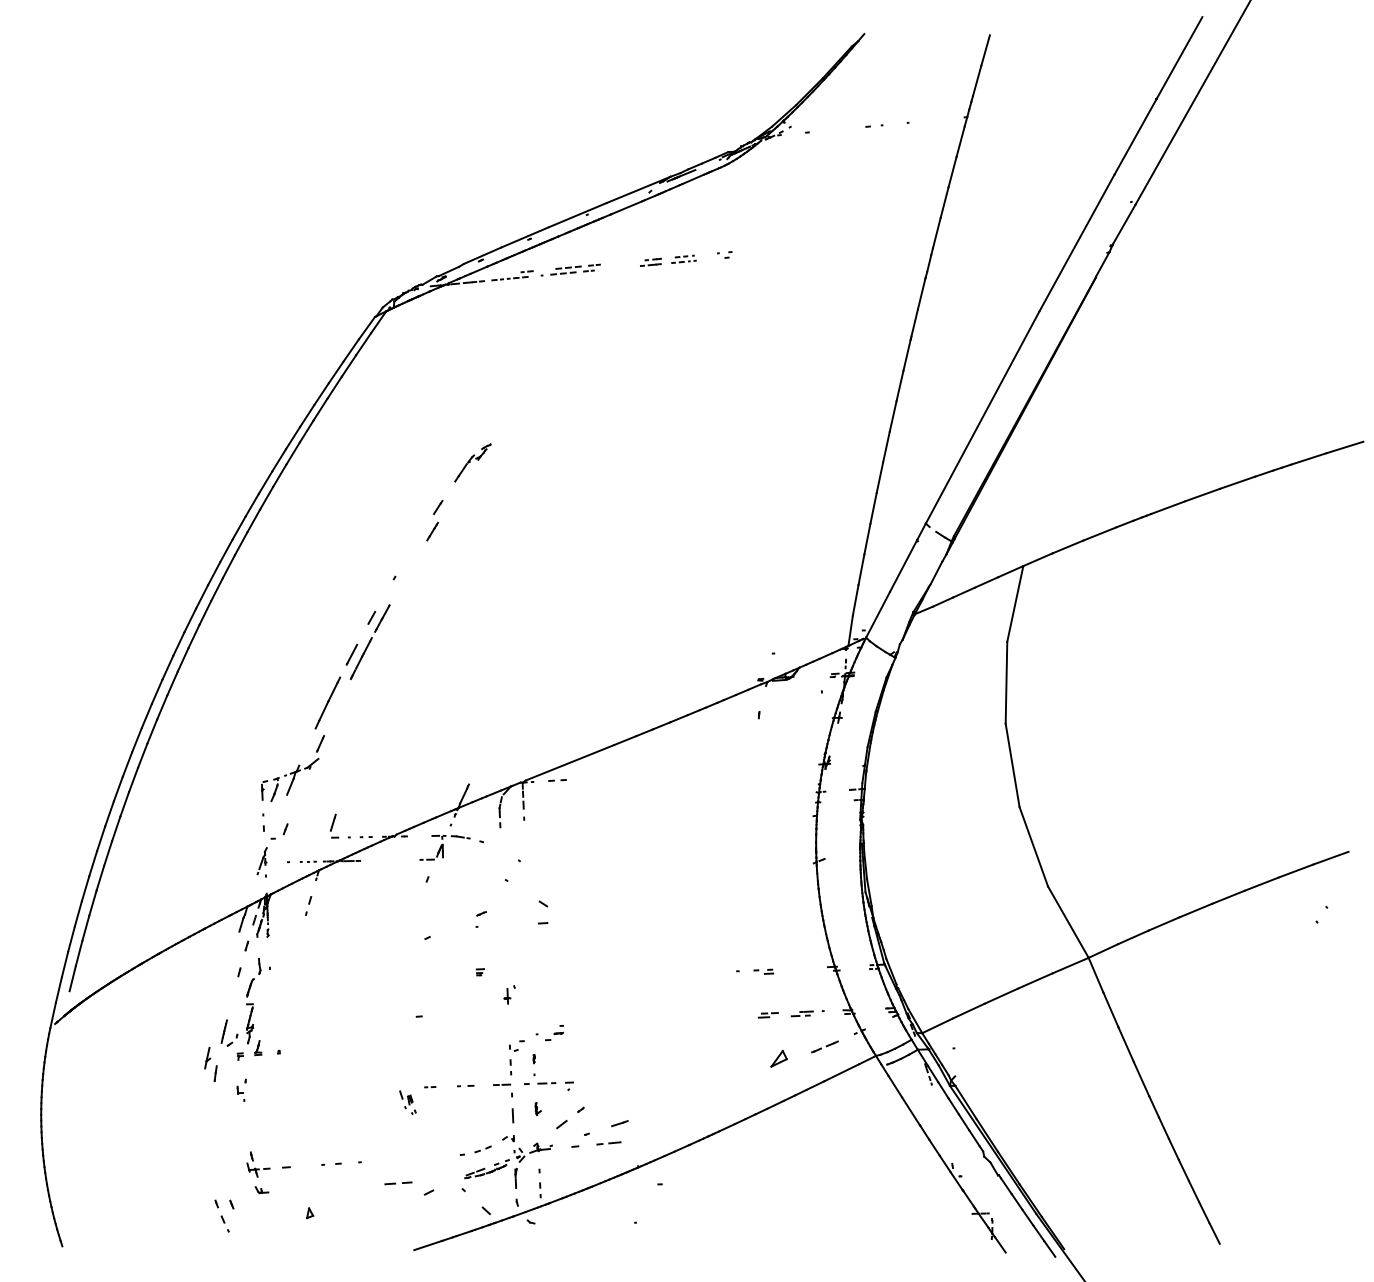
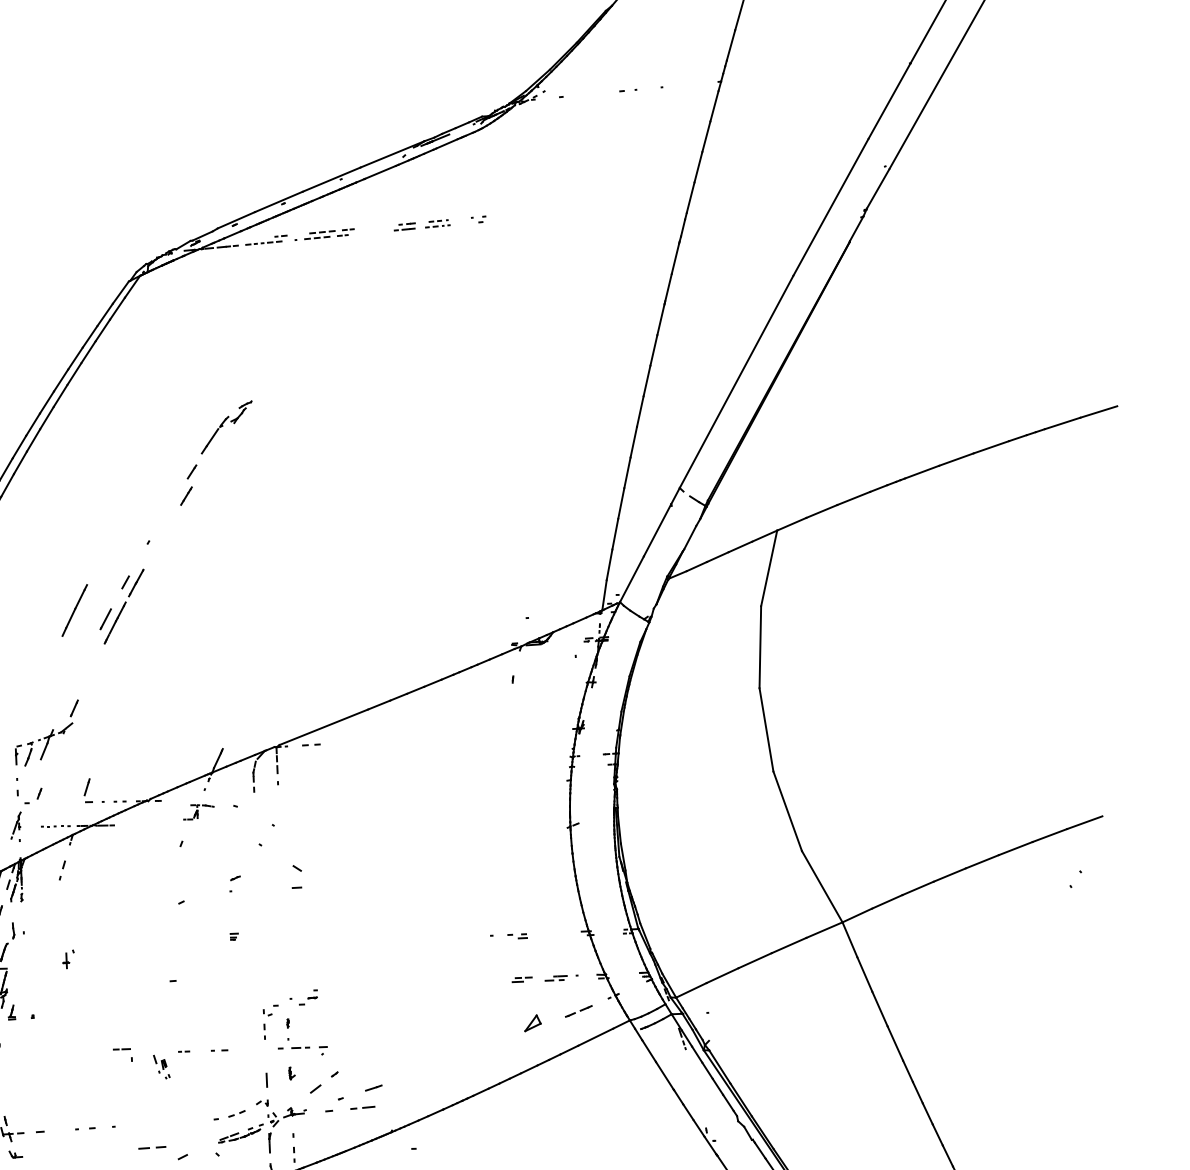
part: (472, 462) -> (226, 426), size x1.4
line: (327, 702) -> (74, 609), moved
part: (444, 847) -> (198, 811), size x0.6
part: (509, 994) -> (68, 958), moved
part: (502, 1090) -> (122, 1054), moved

